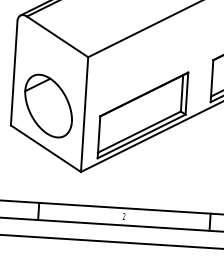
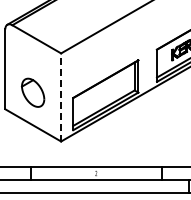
part: (47, 105) -> (32, 92), size x0.6
line: (85, 113) -> (61, 96), solid -> dashed

